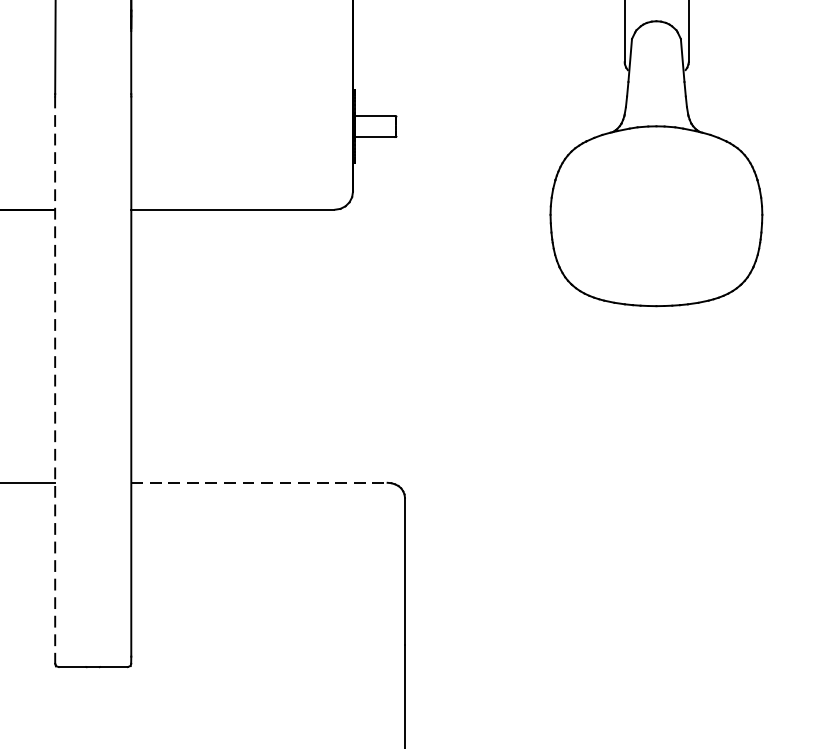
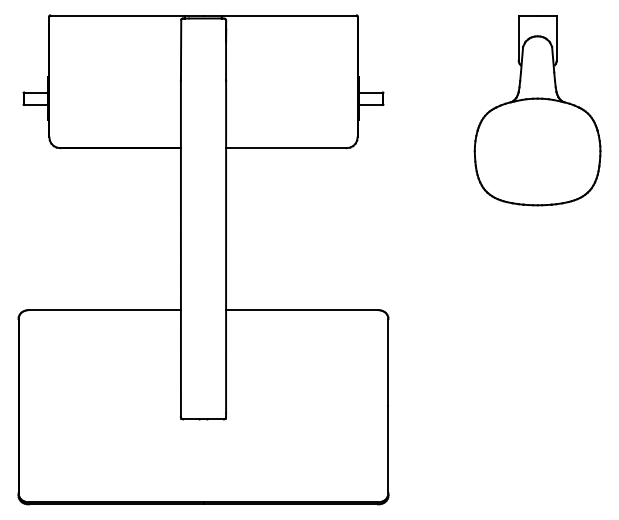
line: (54, 380) -> (180, 249), dashed -> solid
line: (260, 483) -> (302, 310), dashed -> solid

